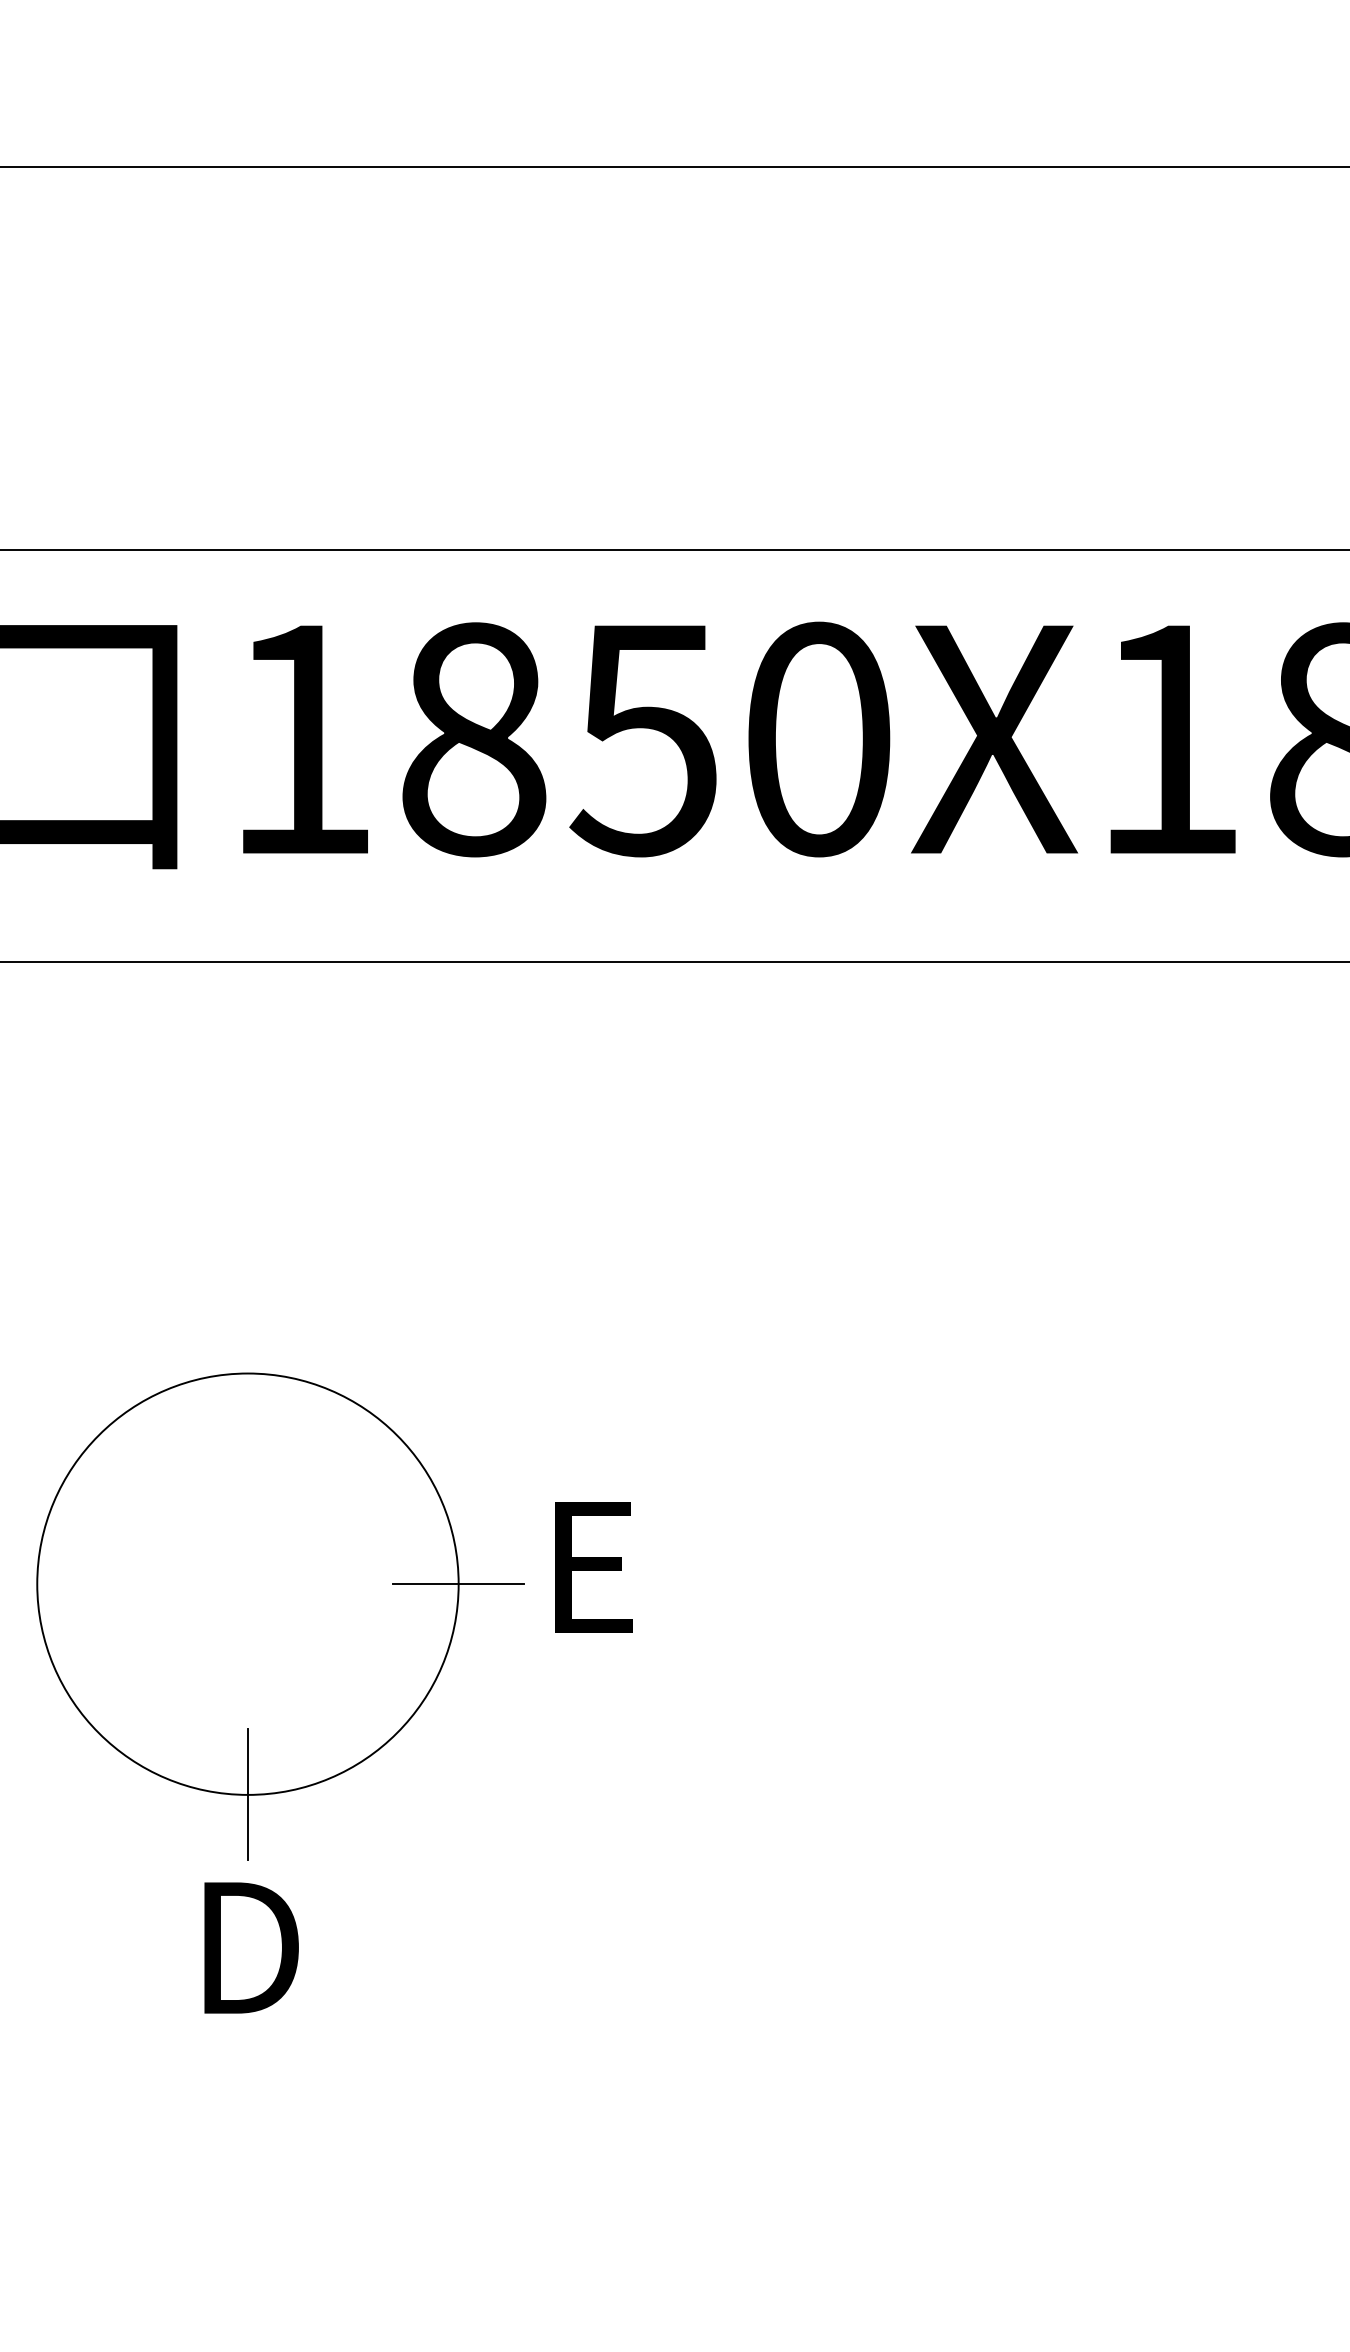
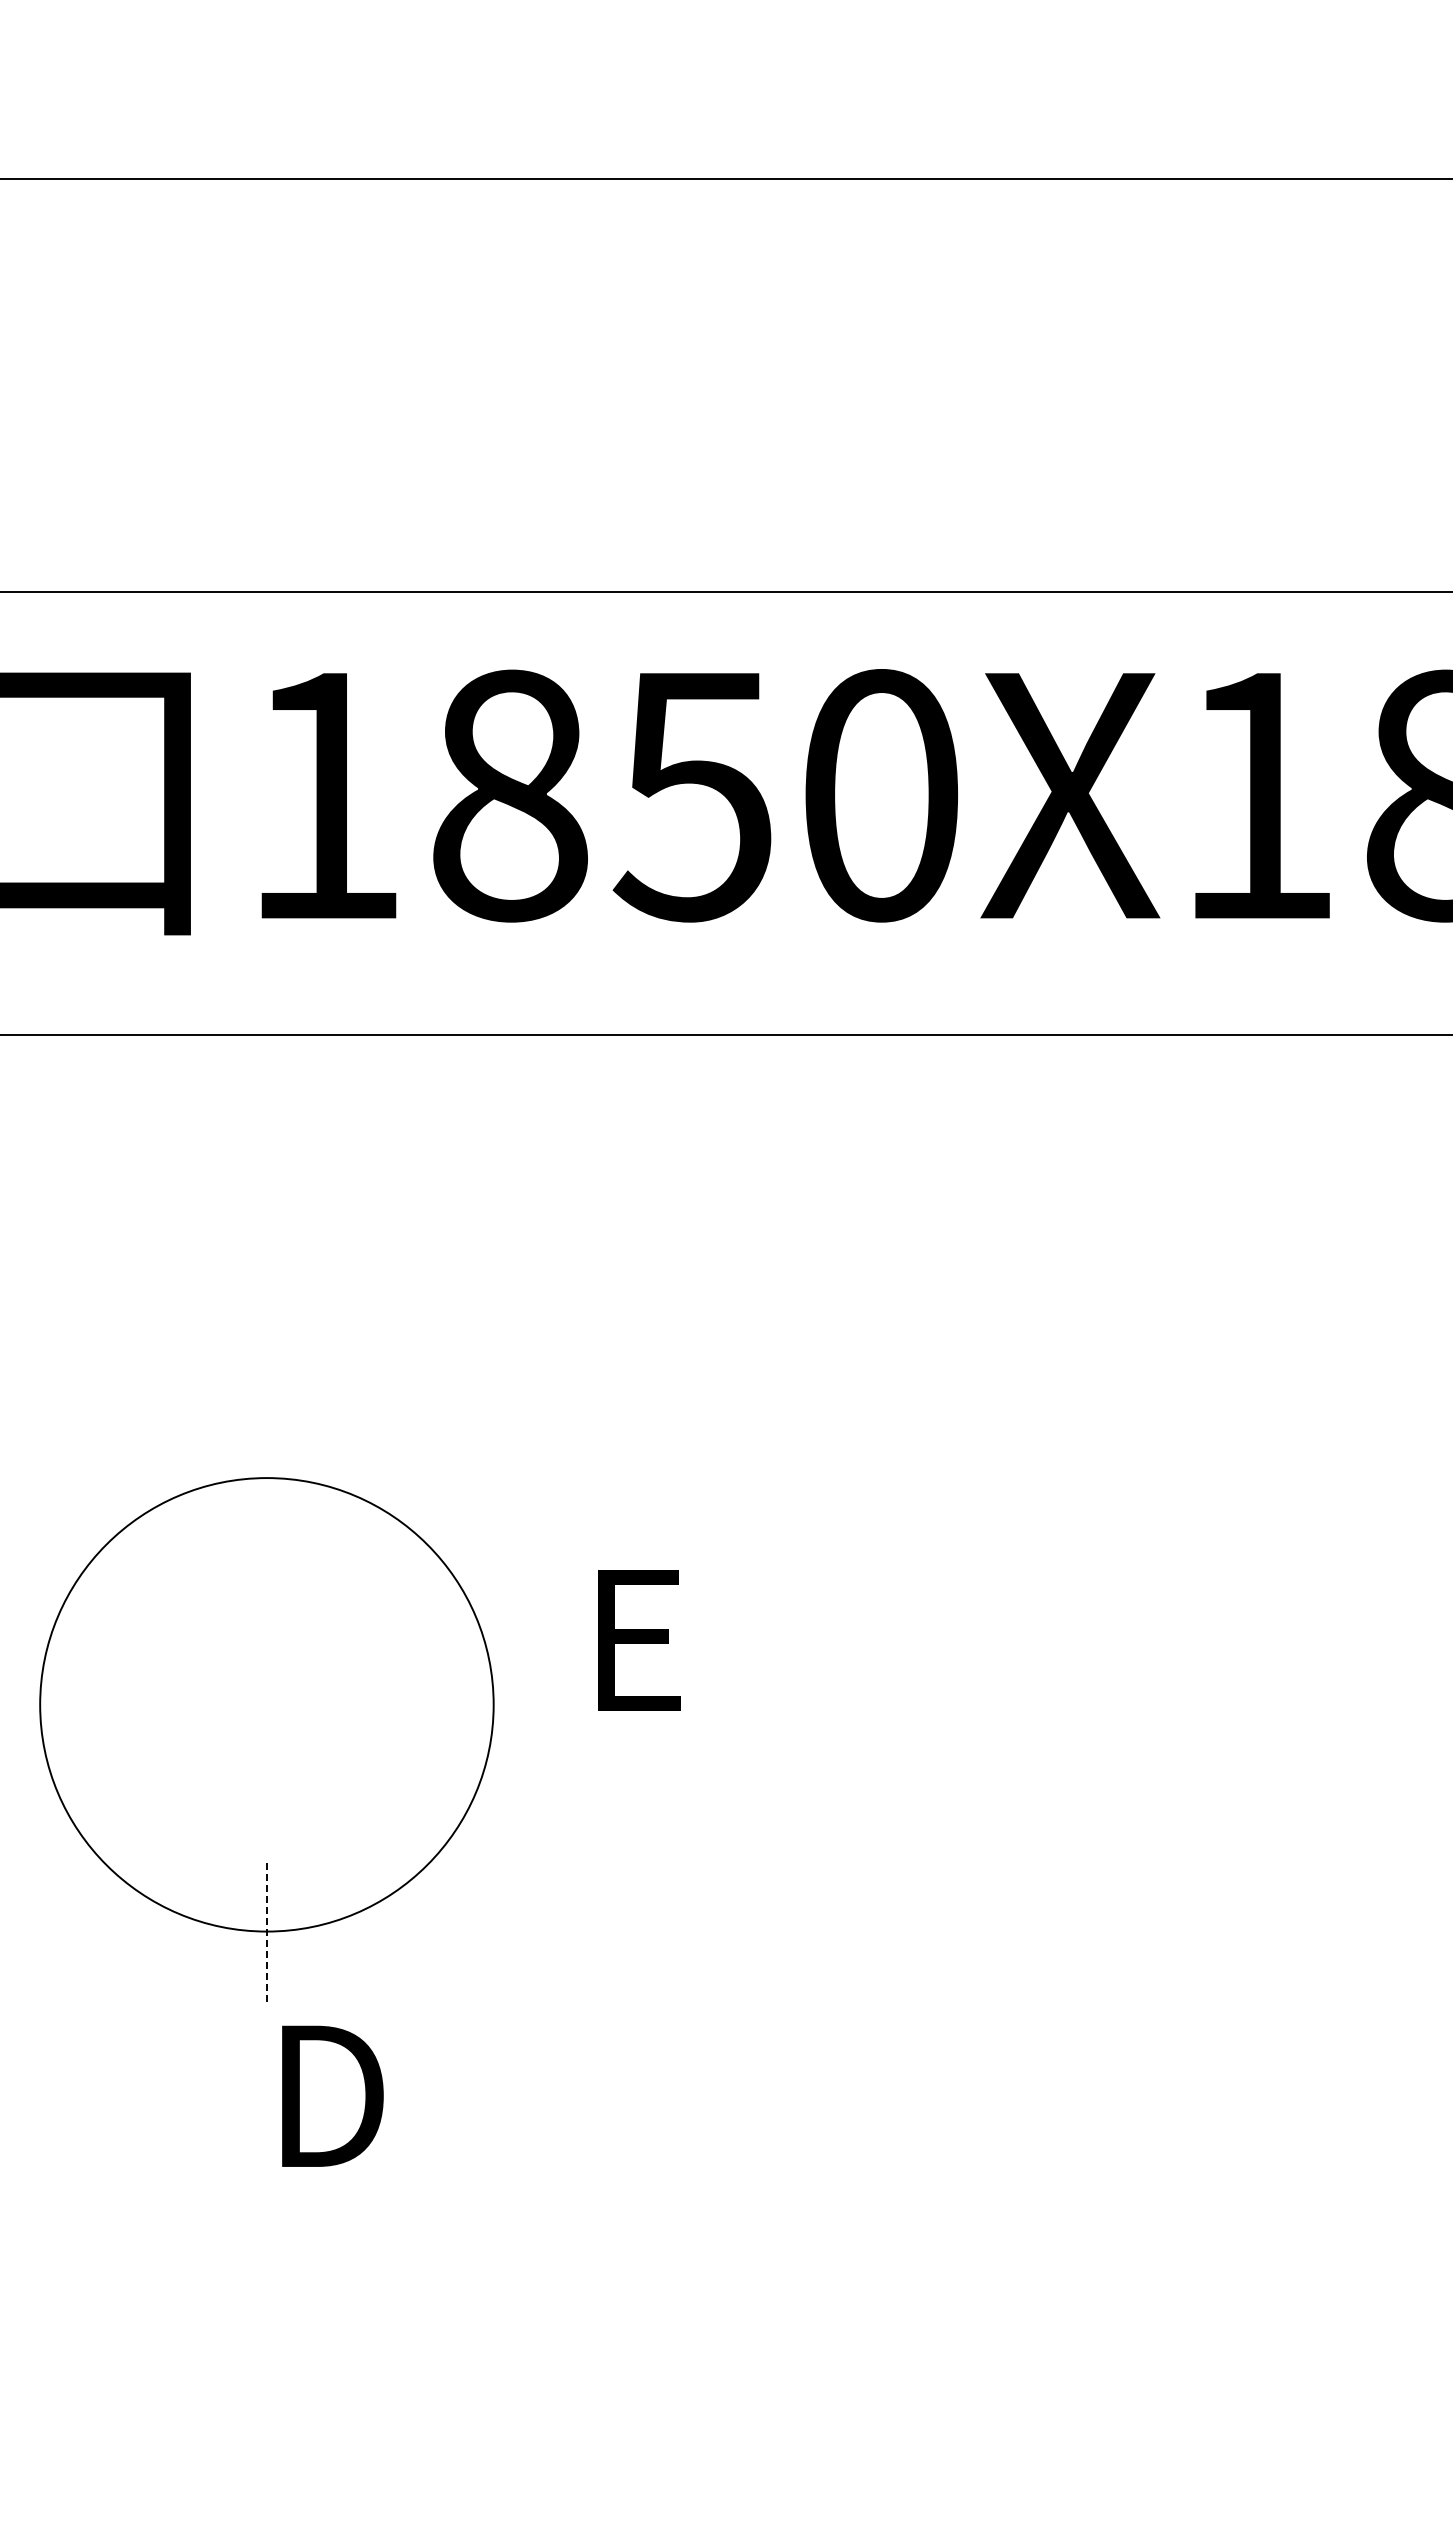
text: (594, 1567) -> (639, 1640), moved
line: (458, 1583) -> (493, 1704), removed
line: (247, 1794) -> (266, 1931), solid -> dashed
text: (251, 1947) -> (332, 2095), moved

